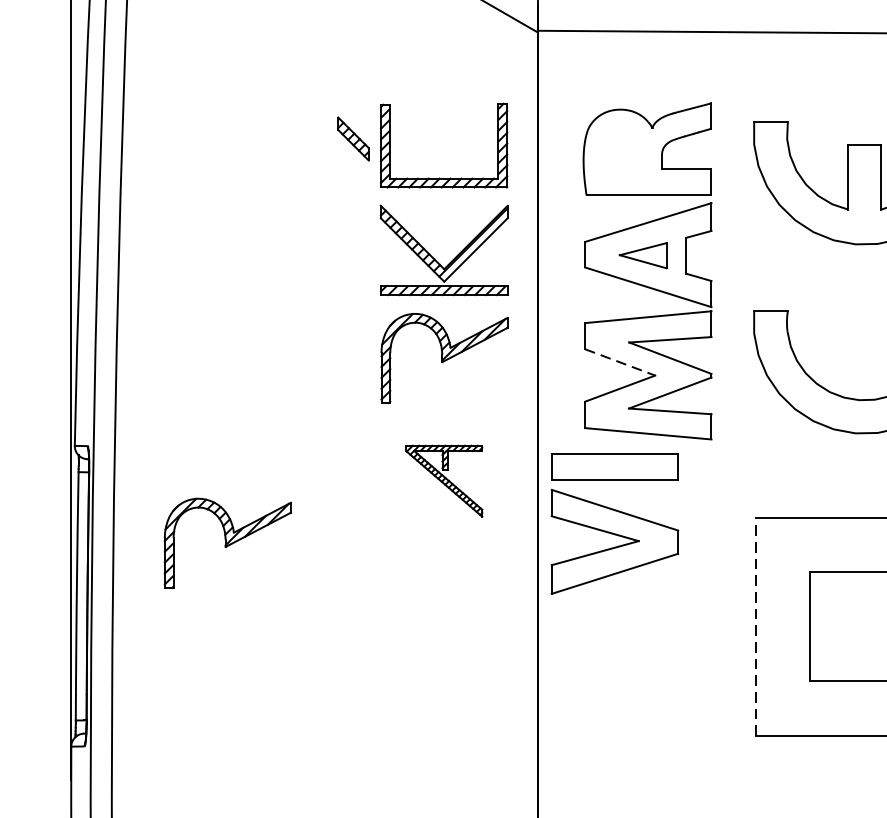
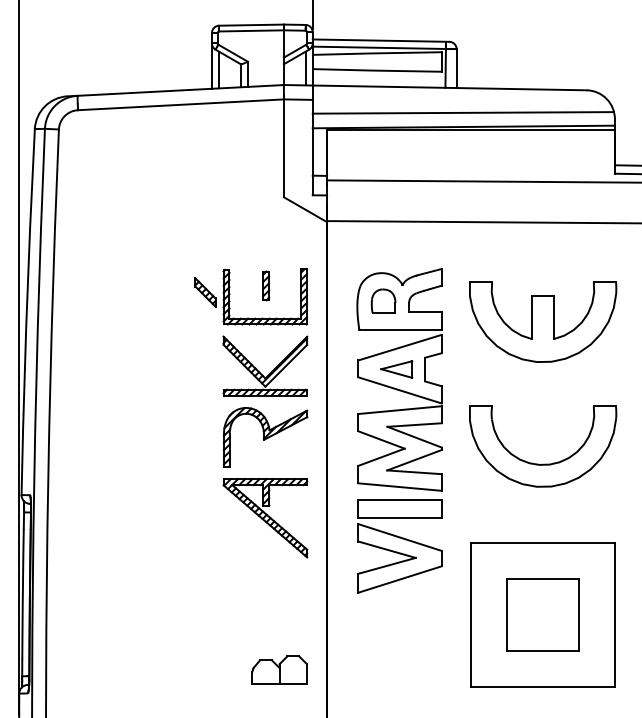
part: (445, 128) -> (266, 285), added
part: (623, 151) -> (383, 300), added
line: (620, 361) -> (381, 439), dashed -> solid
part: (444, 481) -> (265, 518), size x1.67
part: (614, 523) -> (399, 546), moved
part: (227, 541) -> (122, 558), removed
line: (755, 626) -> (470, 614), dashed -> solid
part: (465, 710) -> (279, 669), added

